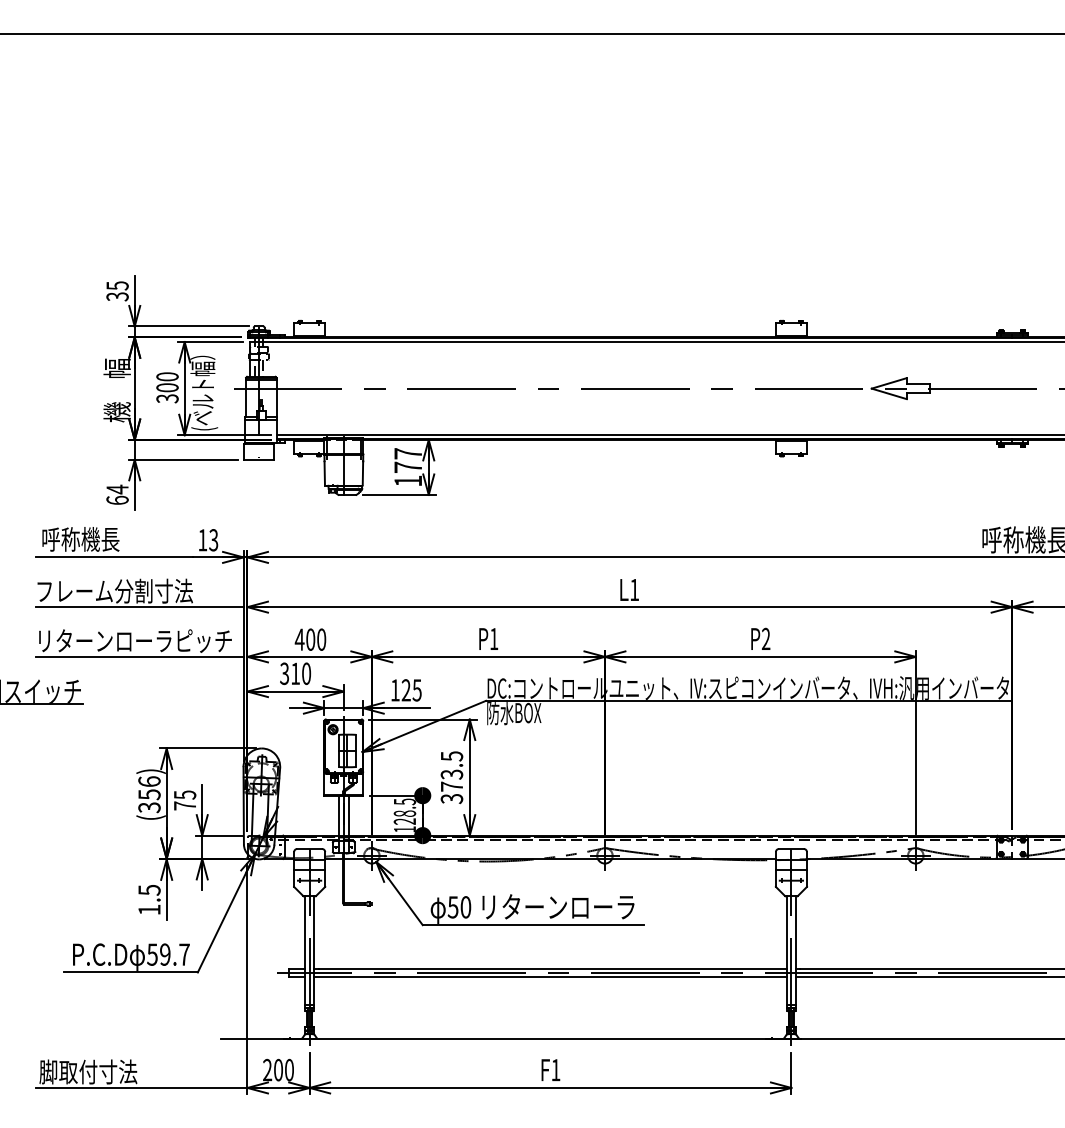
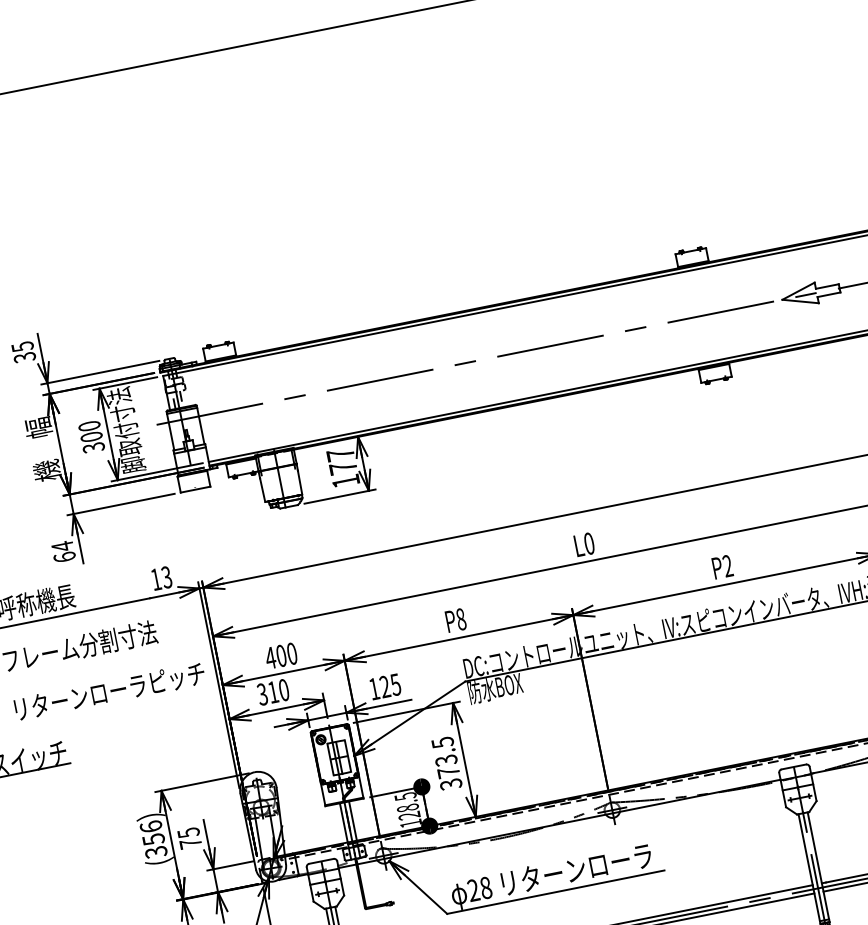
text: (204, 388) -> (128, 430), (ベルト幅） -> 脚取付寸法
text: (634, 589) -> (589, 543), L1 -> L0
line: (139, 607) -> (107, 657), removed
text: (494, 638) -> (461, 618), P1 -> P8
line: (139, 656) -> (116, 705), removed
text: (459, 907) -> (479, 889), 50 -> 28

